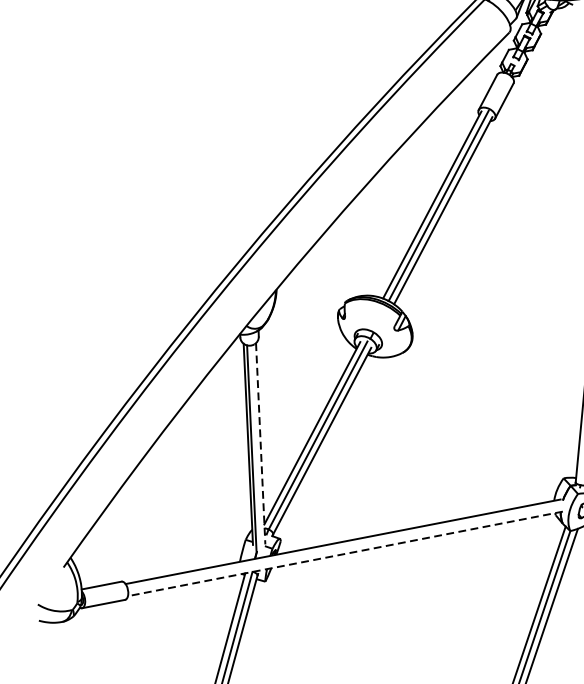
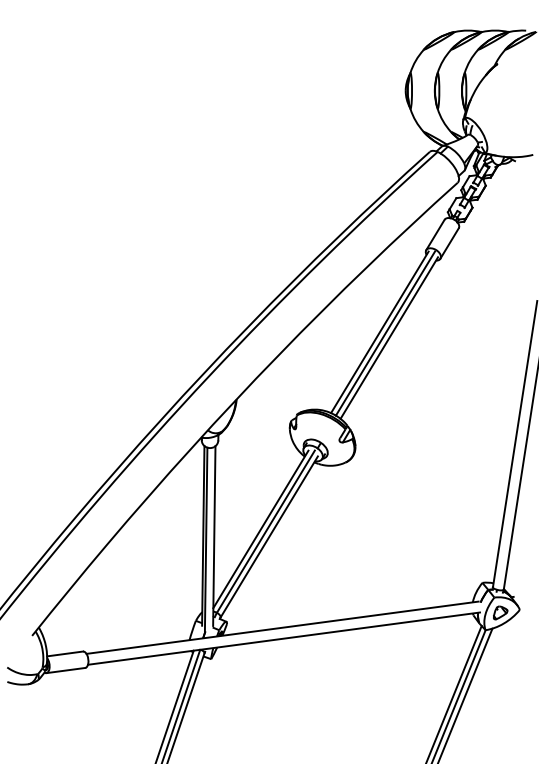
line: (260, 444) -> (214, 536), dashed -> solid
line: (345, 553) -> (284, 638), dashed -> solid

